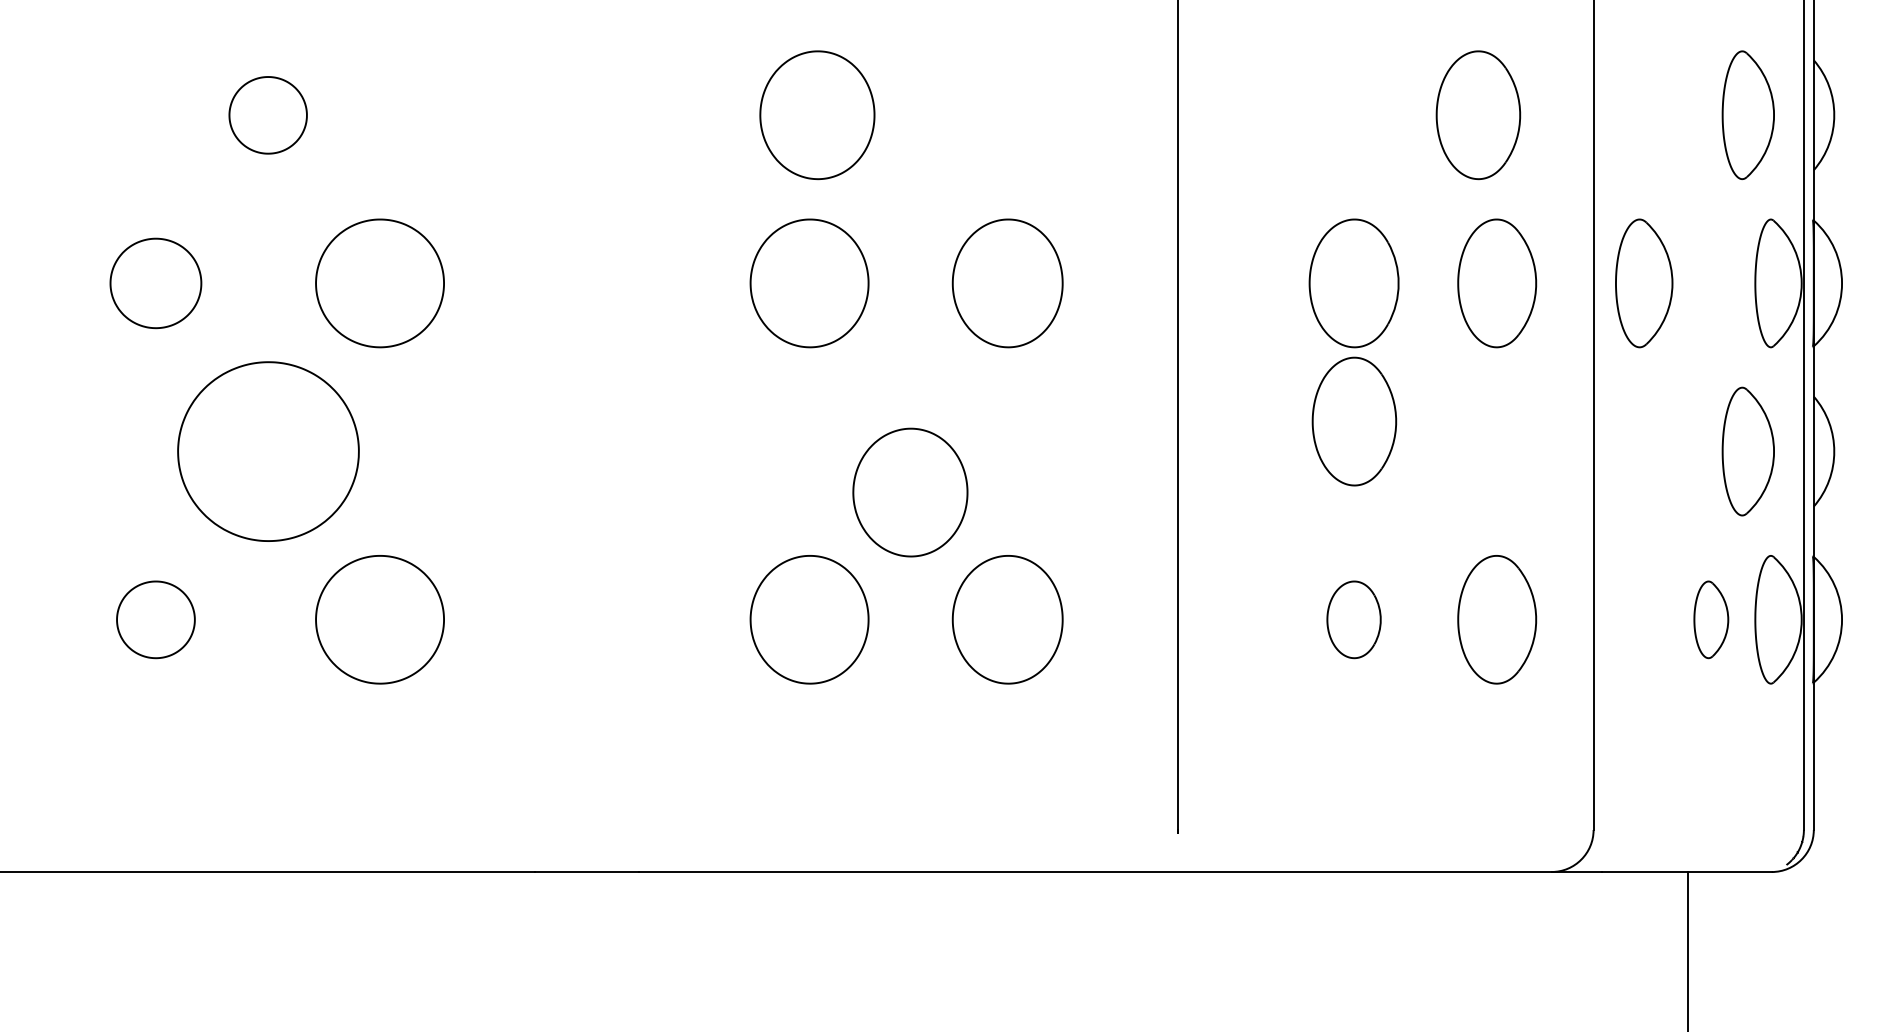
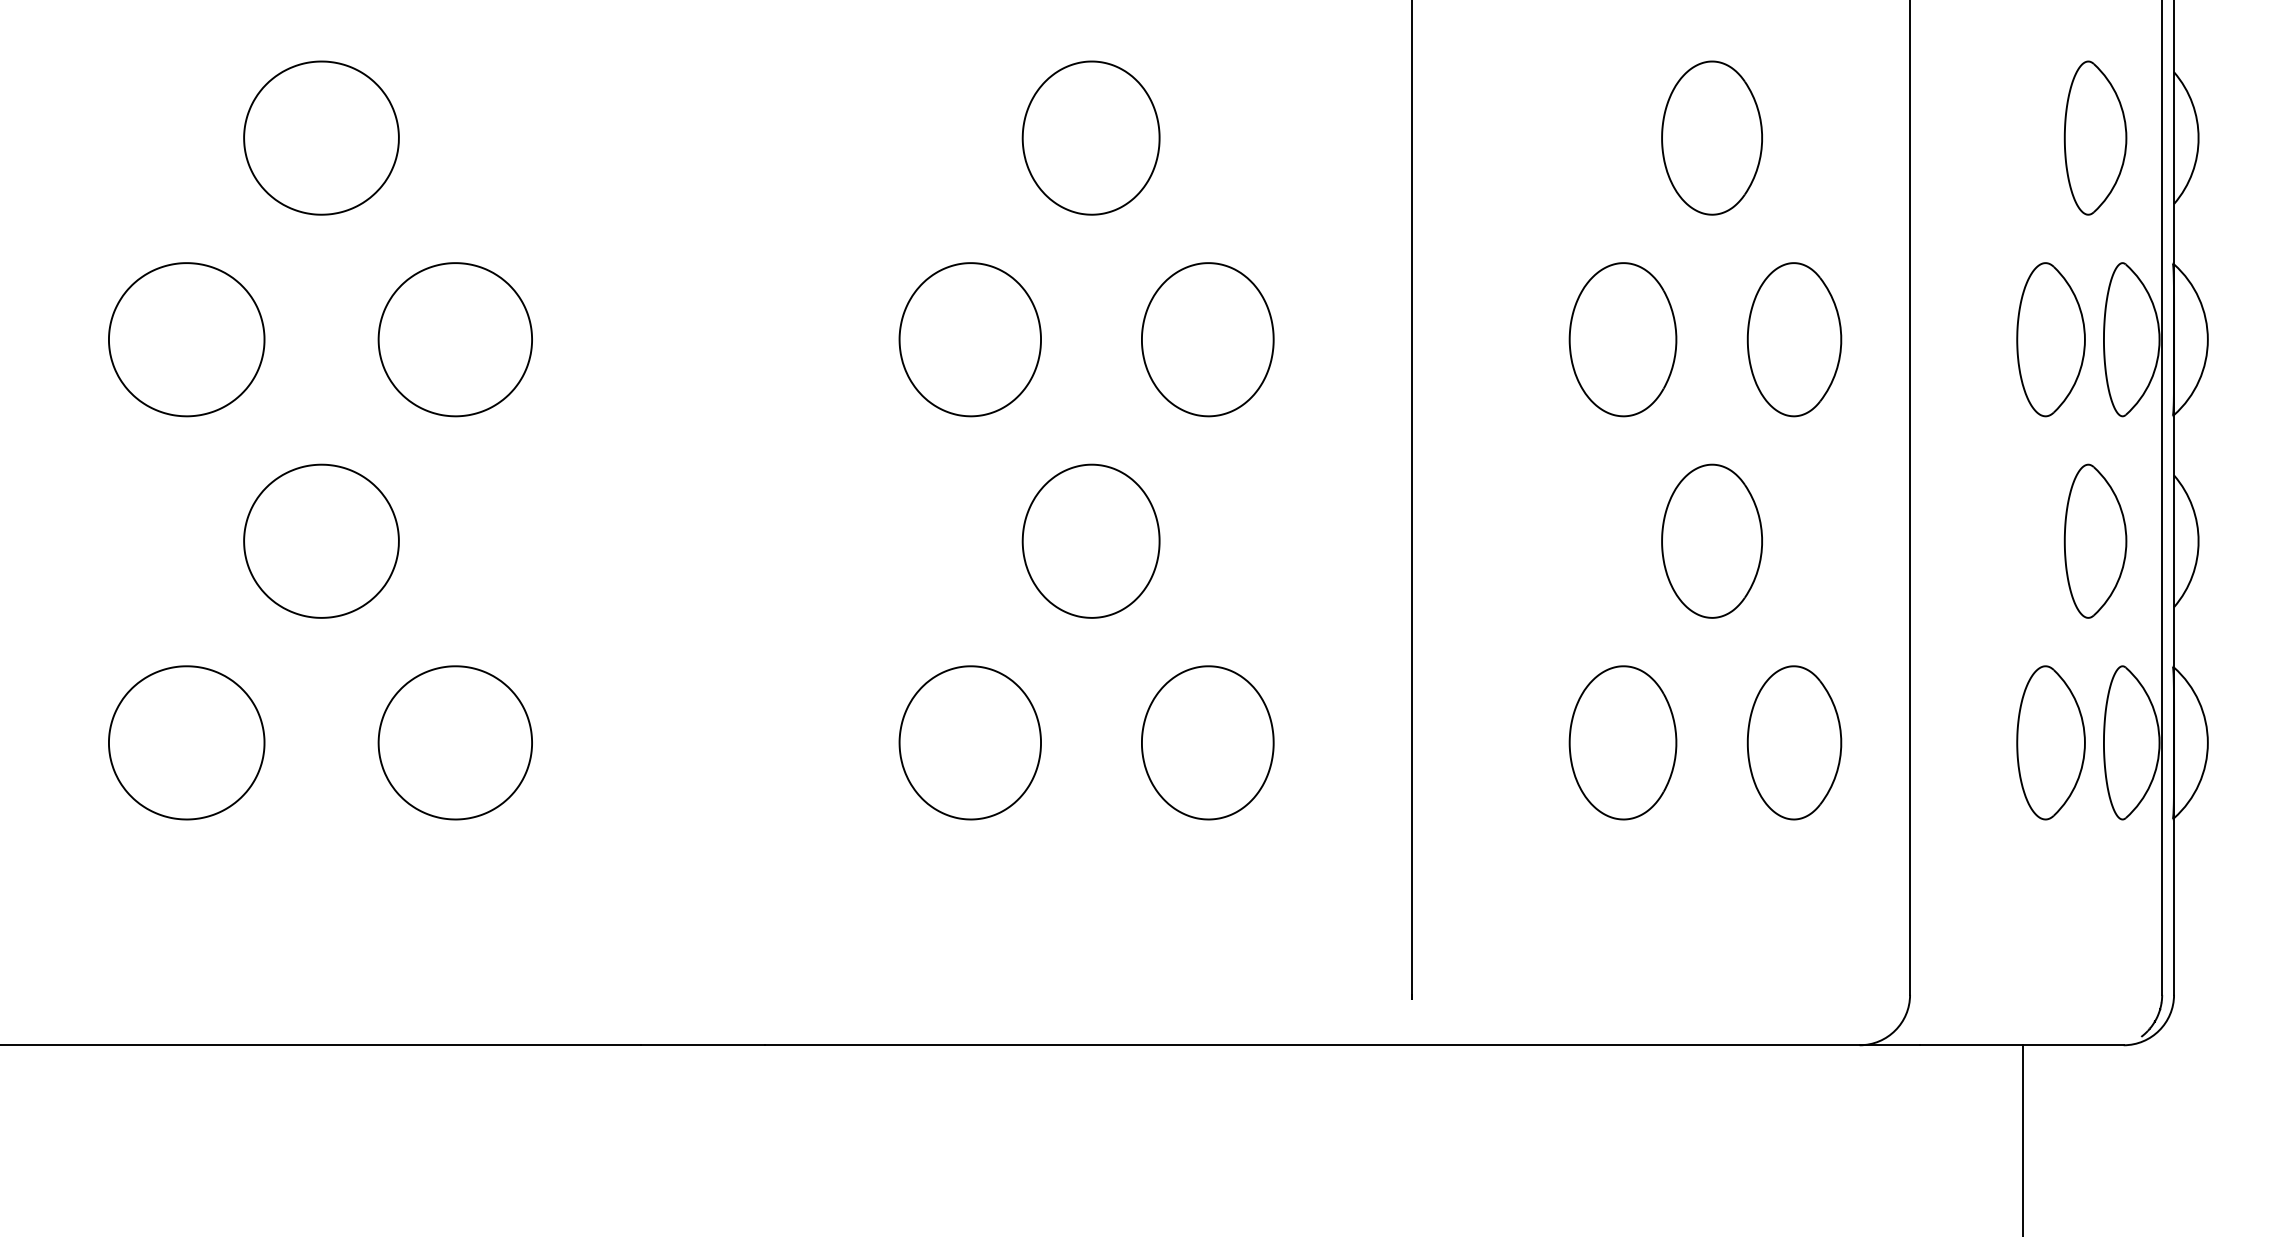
part: (267, 115) -> (320, 138), size x1.67
part: (817, 115) -> (1091, 138), moved
part: (1478, 115) -> (1712, 138), moved
part: (155, 283) -> (186, 339), size x1.43
part: (1644, 283) -> (2051, 339), moved
part: (1354, 421) -> (1712, 541), moved
part: (267, 451) -> (320, 541), size x0.71
part: (910, 492) -> (1091, 541), moved
part: (155, 619) -> (186, 742), size x1.67
part: (1353, 619) -> (1622, 742), size x1.67
part: (1711, 619) -> (2051, 742), size x1.67

